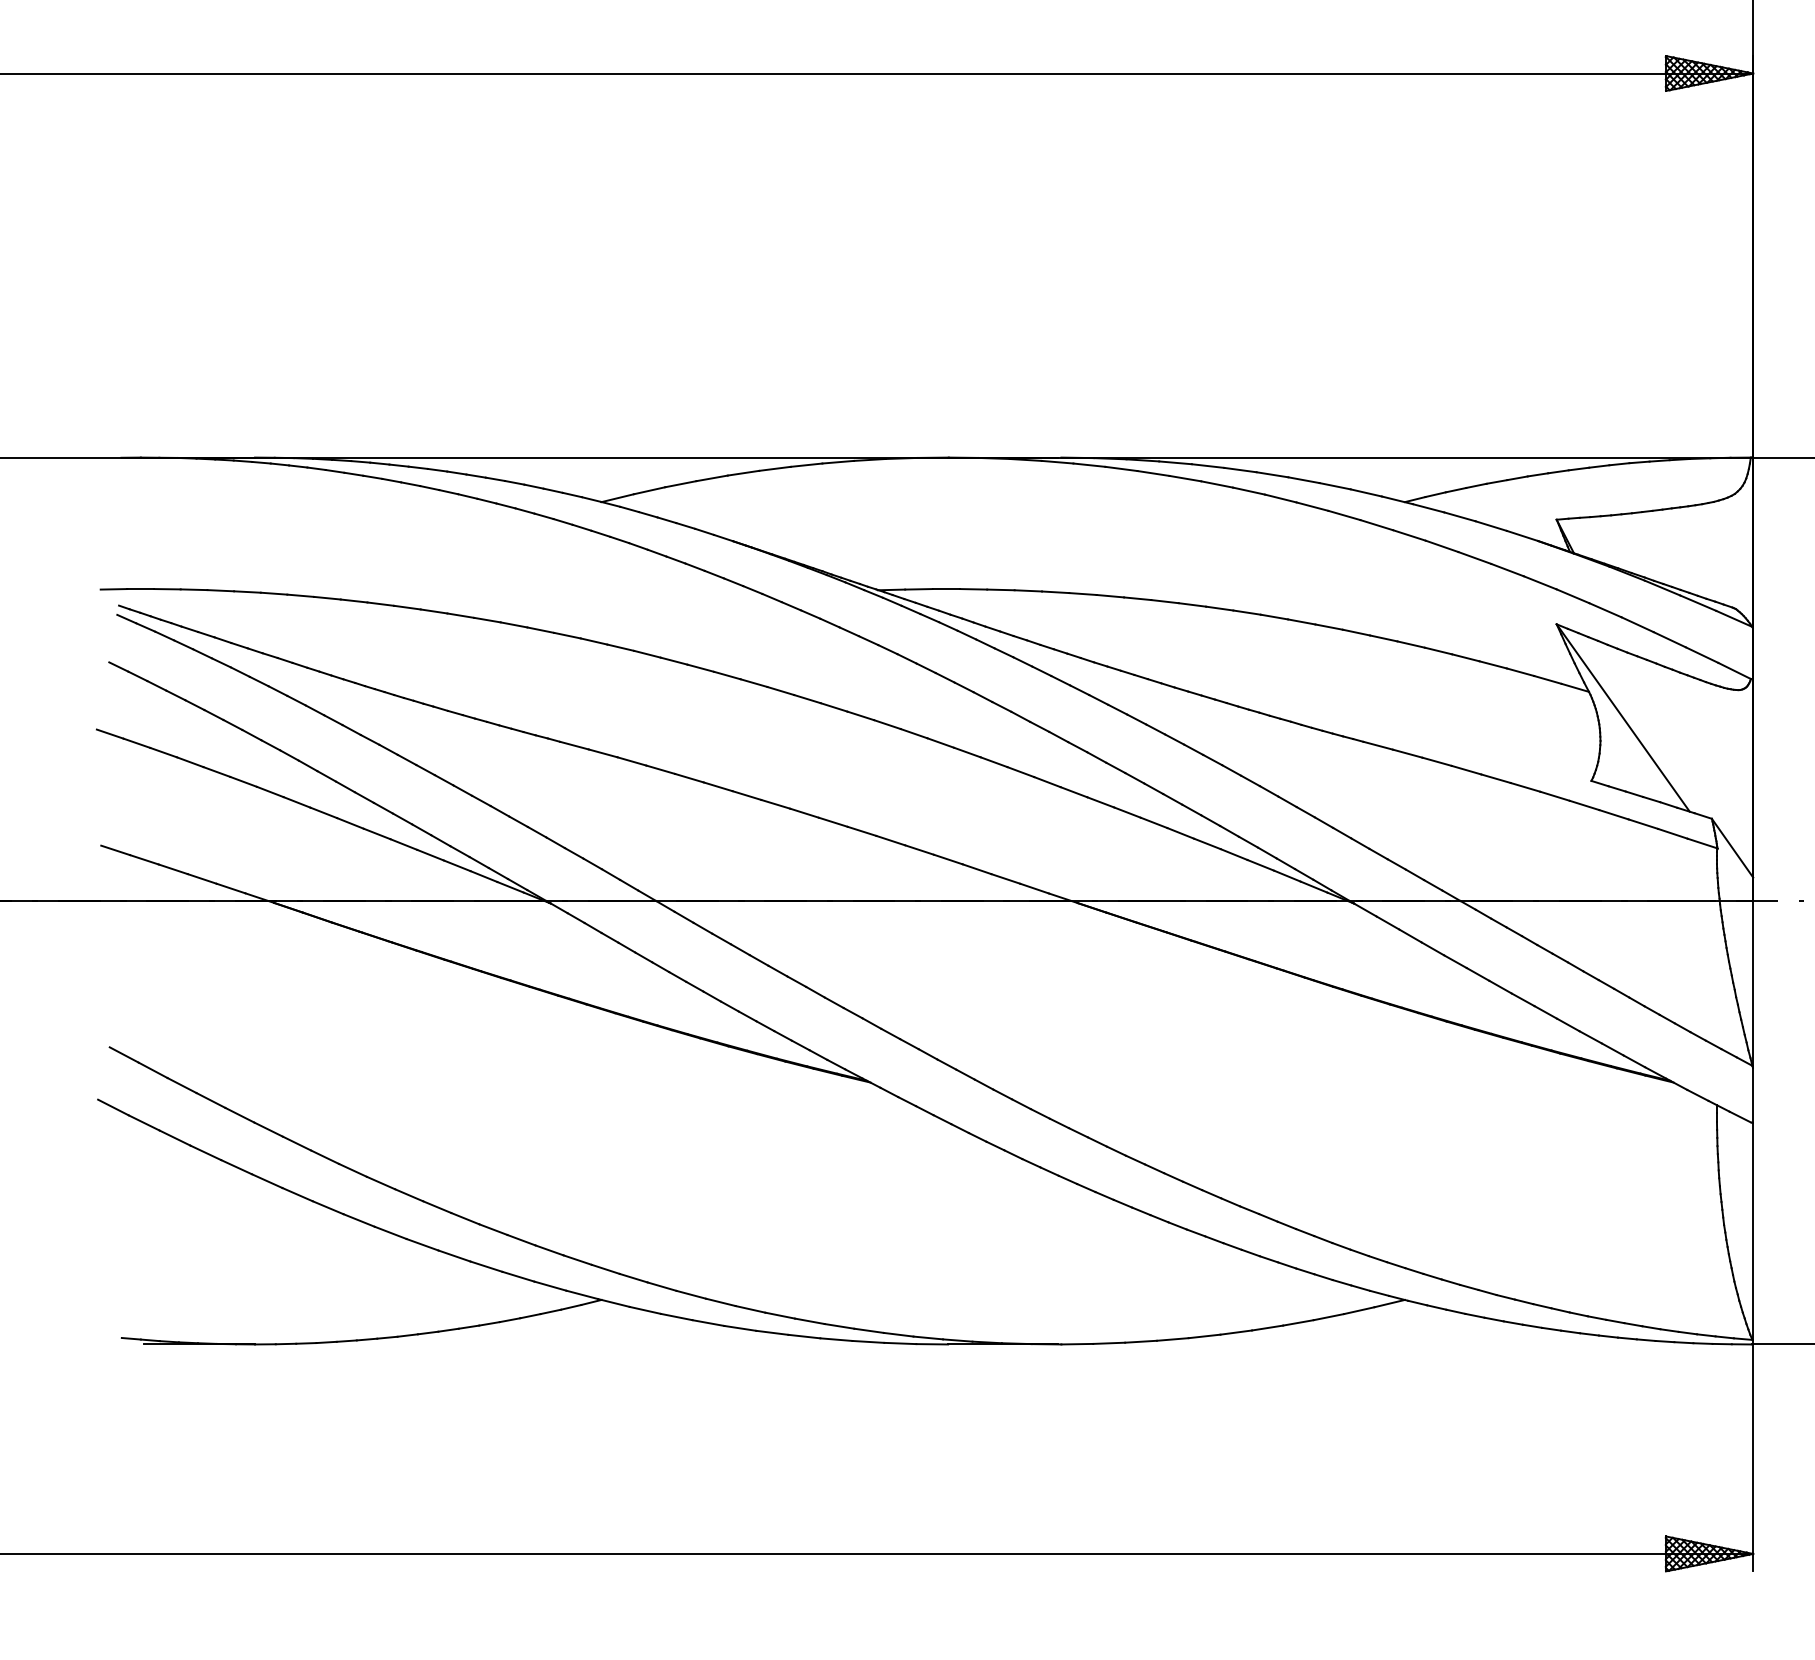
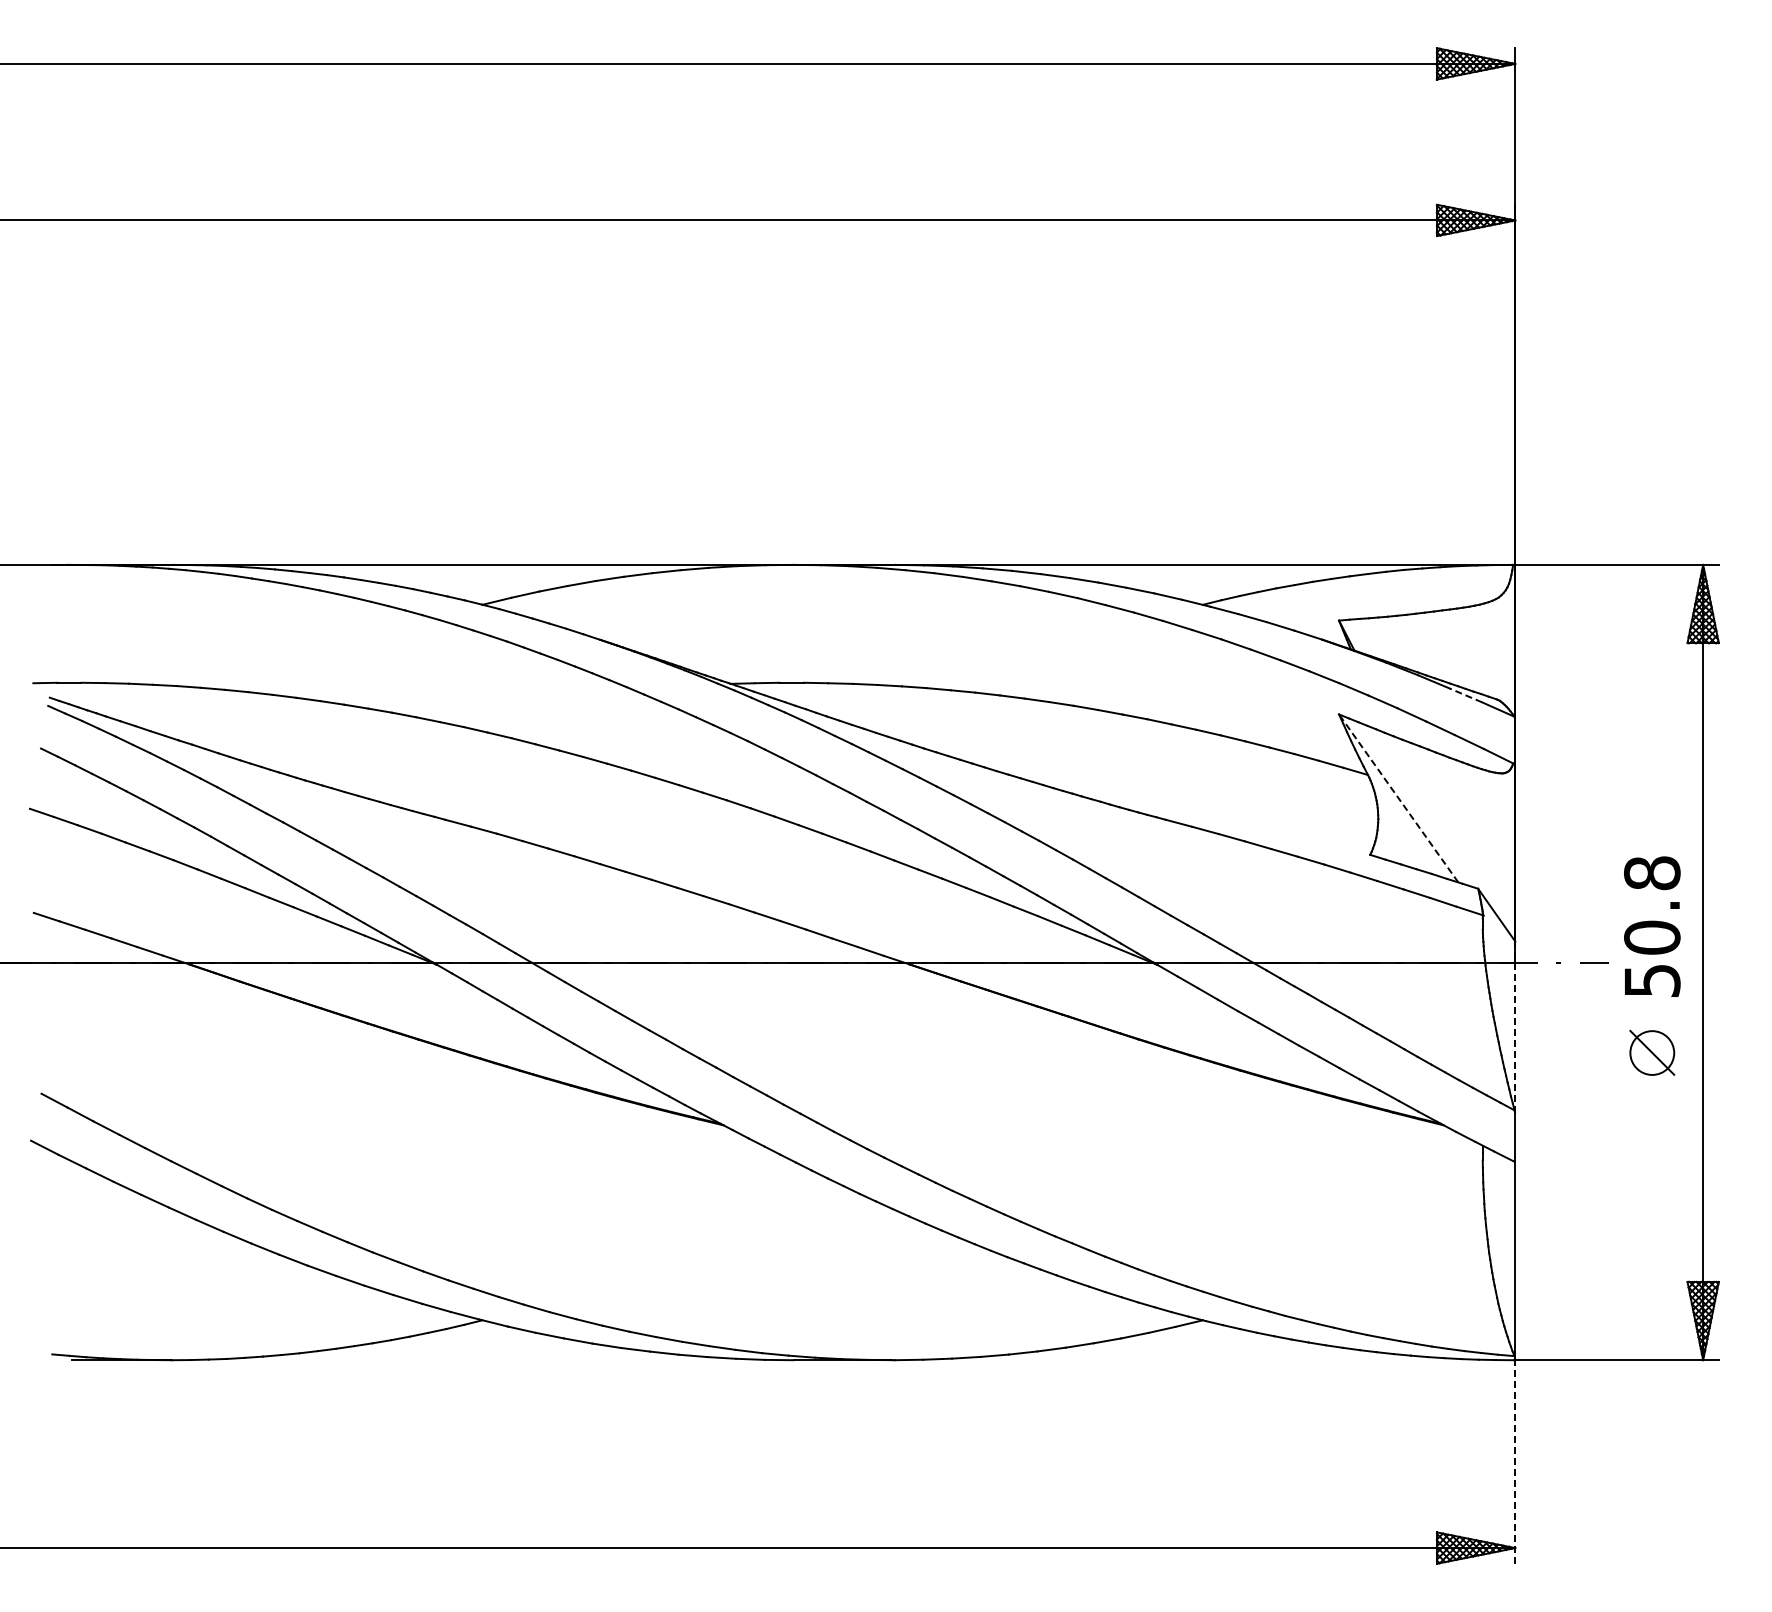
line: (1698, 603) -> (1466, 695), solid -> dashed
line: (1623, 718) -> (1398, 798), solid -> dashed
line: (1753, 973) -> (1515, 1027), solid -> dashed
line: (1753, 1457) -> (1515, 1461), solid -> dashed

